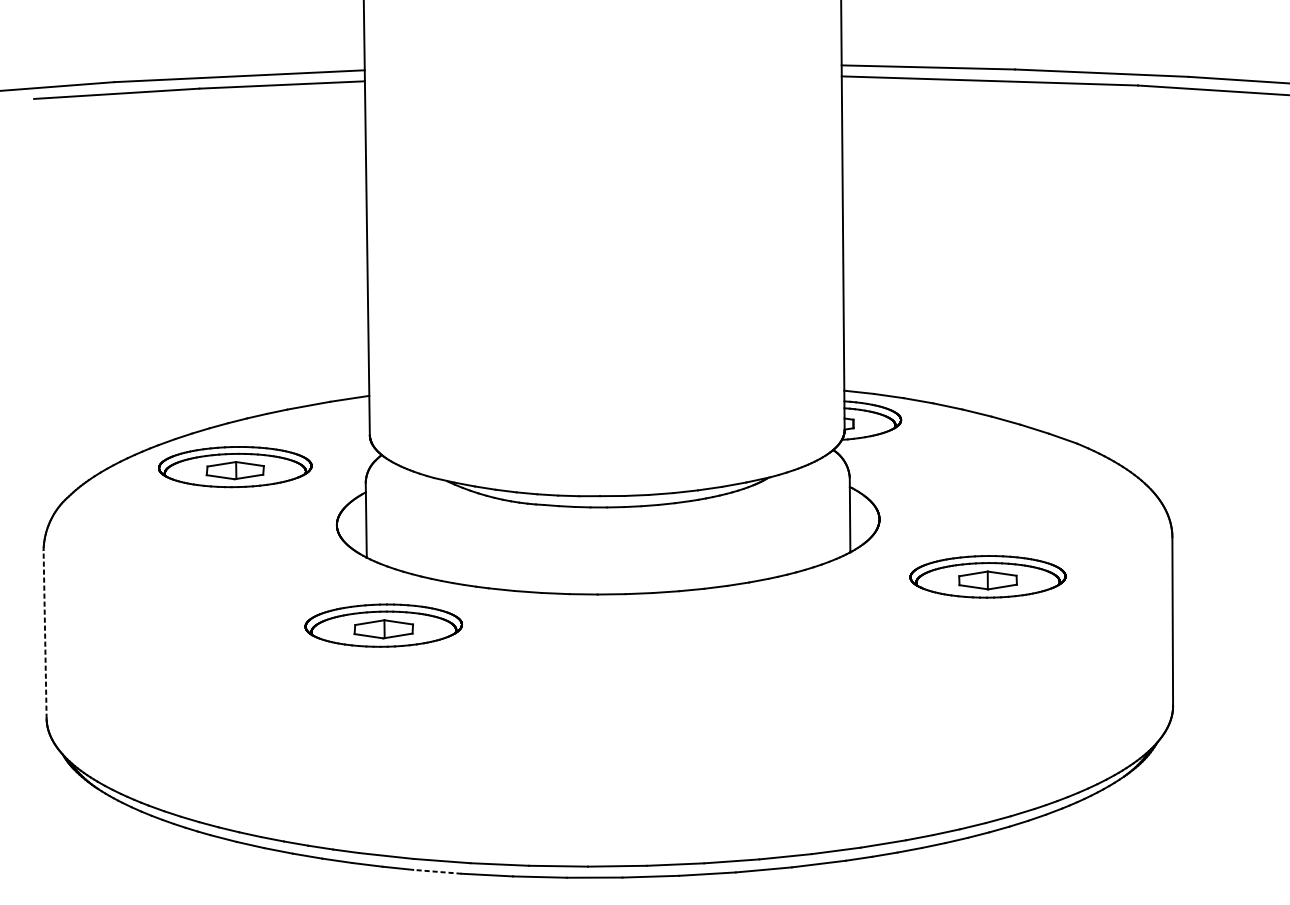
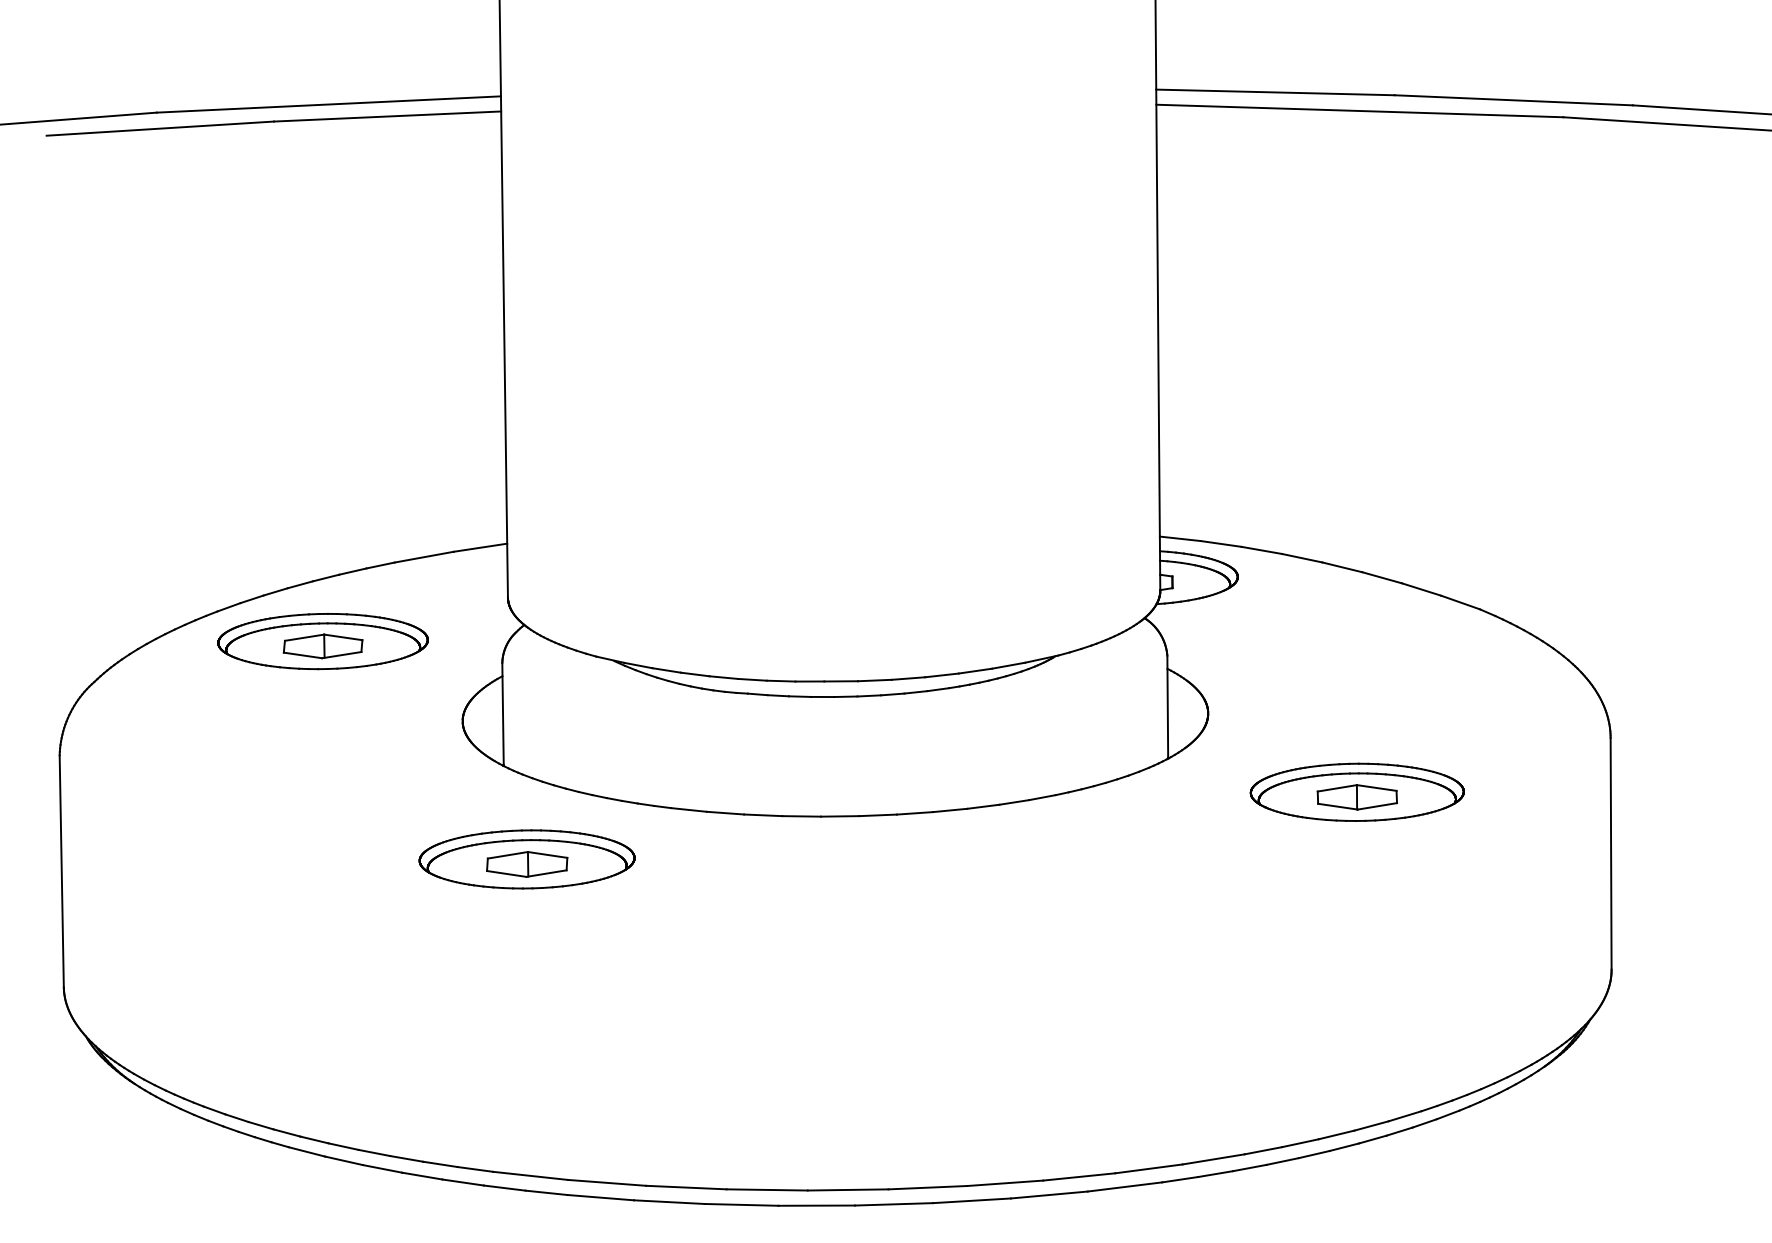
line: (44, 633) -> (61, 870), dashed -> solid
line: (437, 871) -> (600, 1197), dashed -> solid

